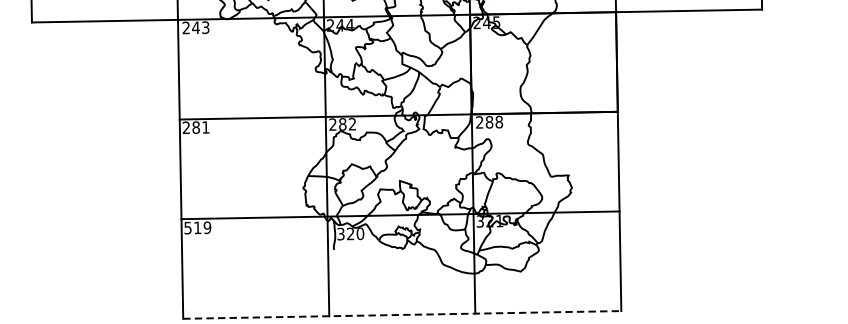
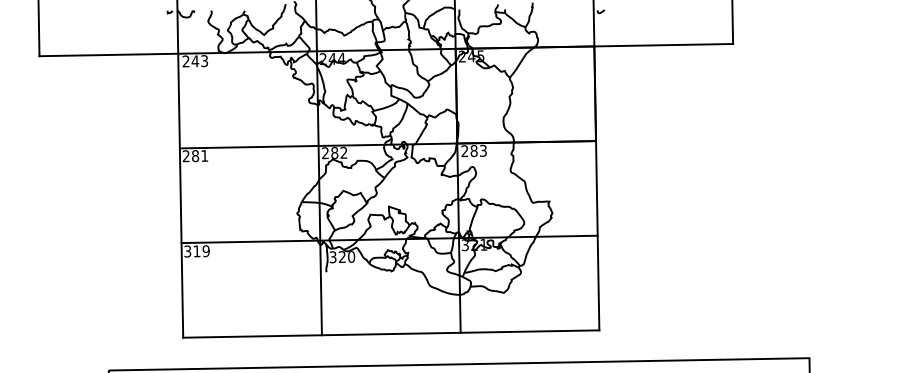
text: (499, 121) -> (483, 150), 288 -> 283
text: (187, 227) -> (187, 250), 519 -> 319
line: (402, 315) -> (391, 334), dashed -> solid

